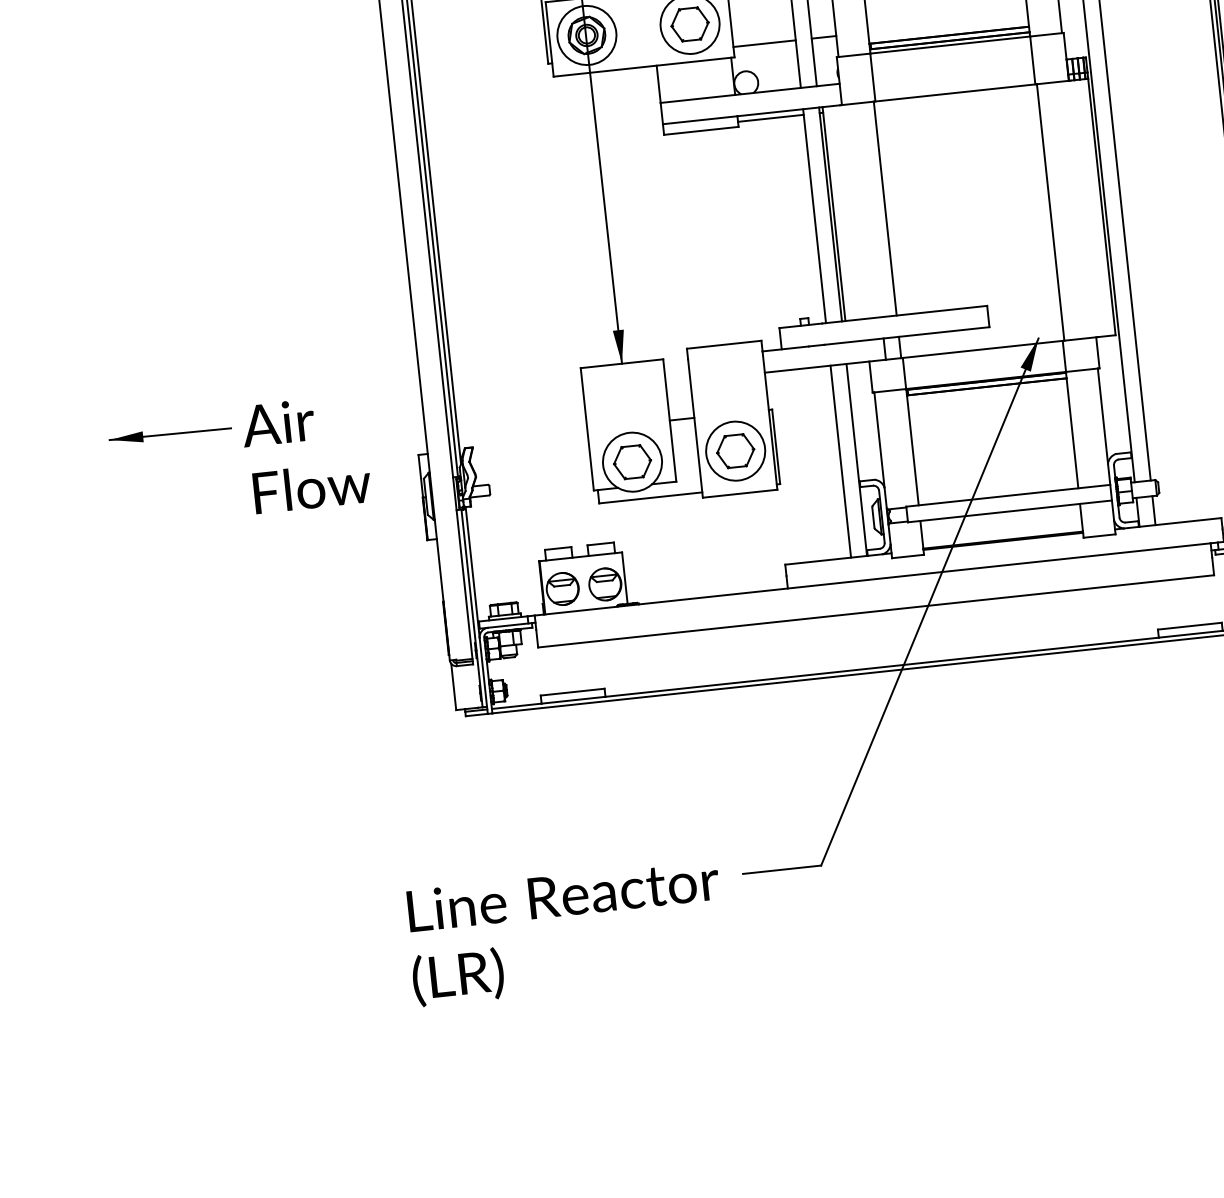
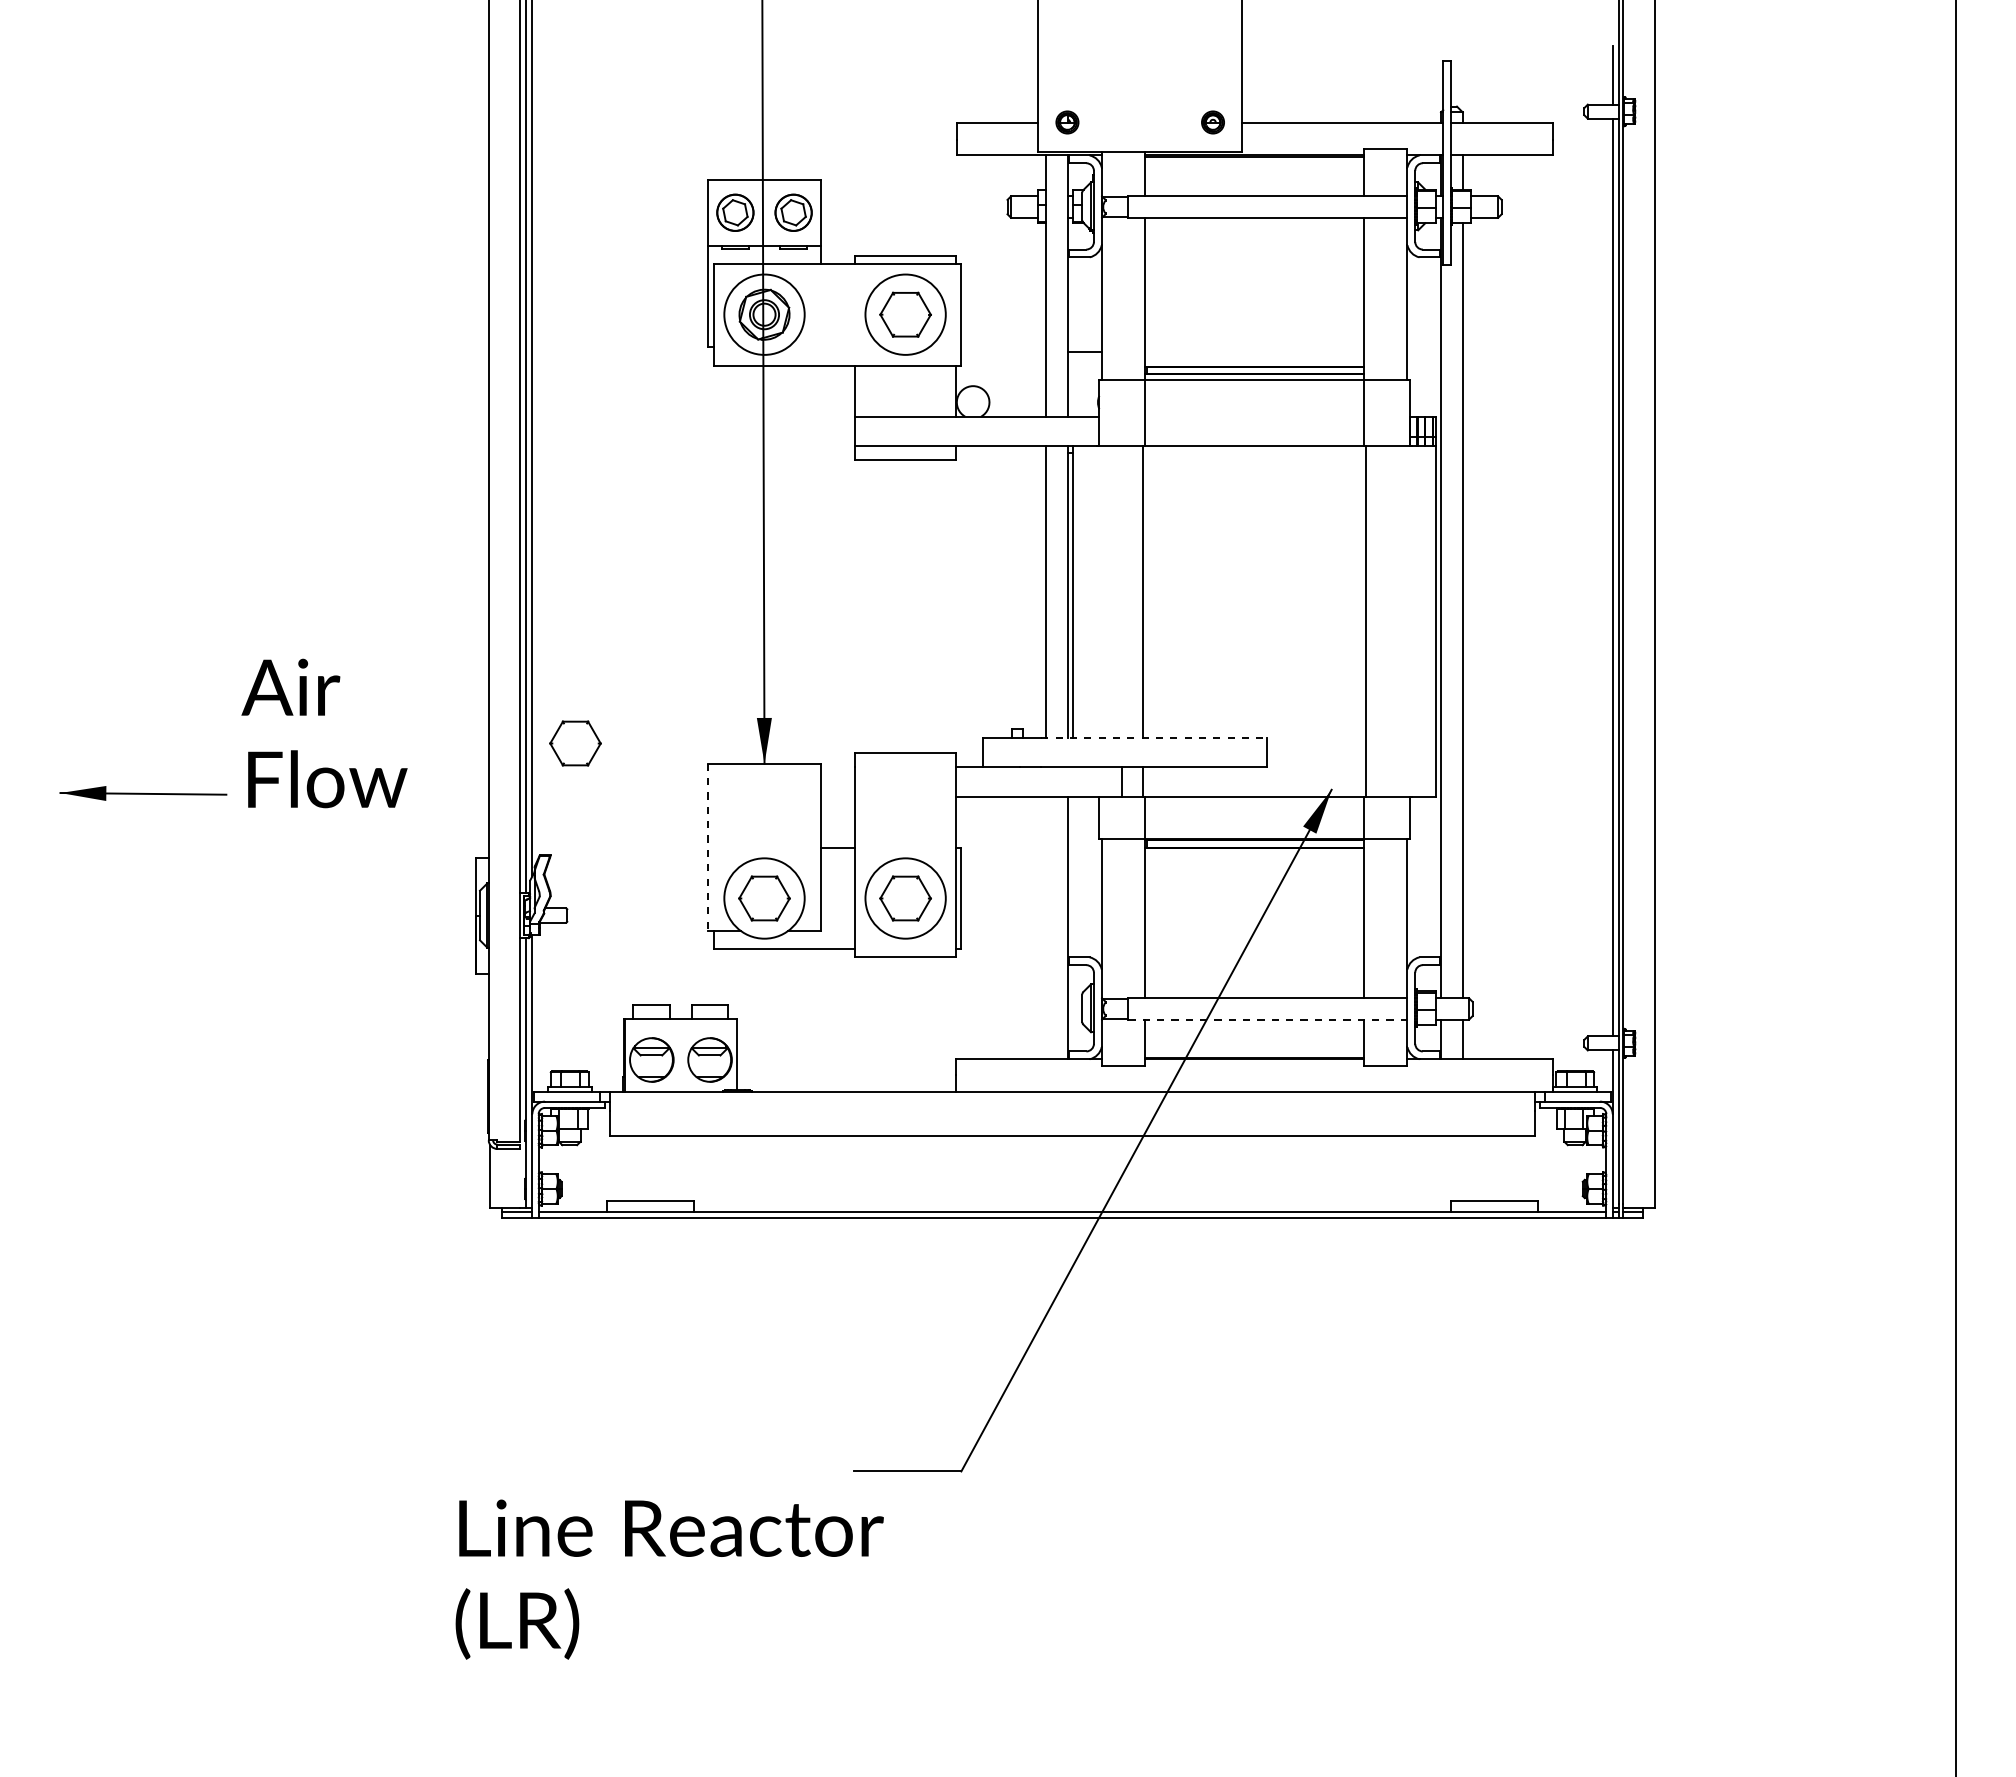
line: (764, 43) -> (1003, 351), removed
line: (770, 118) -> (1001, 453), removed
line: (905, 314) -> (1154, 738), solid -> dashed
part: (482, 363) -> (575, 743), added
line: (587, 429) -> (708, 847), solid -> dashed
text: (306, 454) -> (324, 733), moved
line: (840, 461) -> (1046, 927), removed
line: (1009, 511) -> (1267, 1019), solid -> dashed
text: (566, 932) -> (669, 1579), moved

